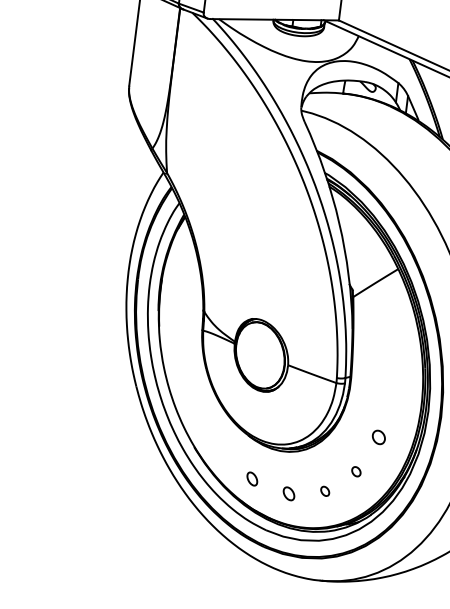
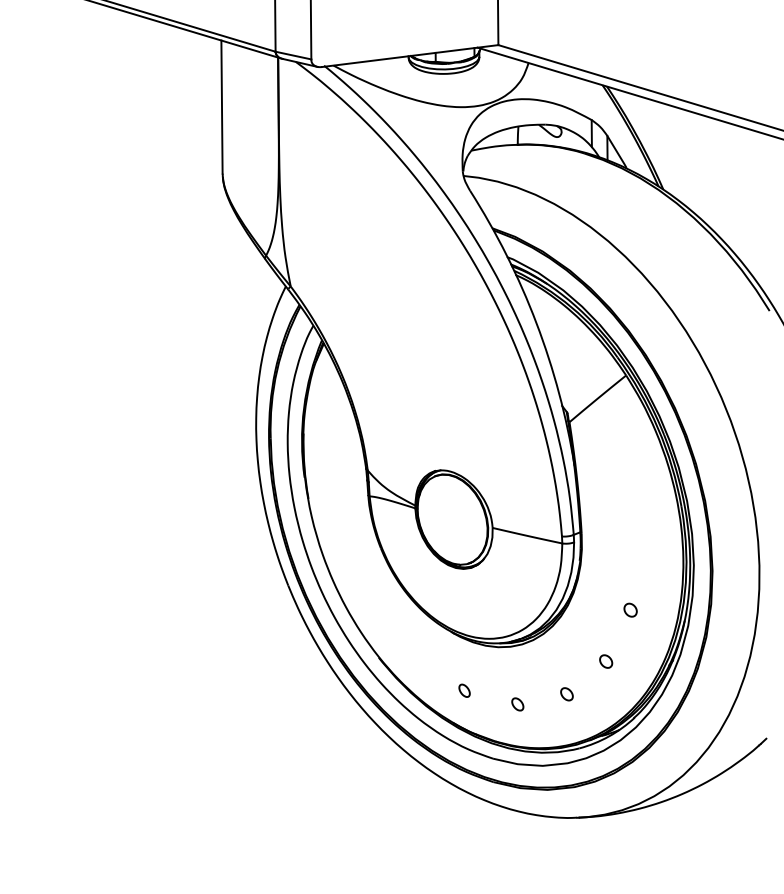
part: (378, 436) -> (630, 609), size x0.71
part: (252, 478) -> (464, 690), size x0.71
part: (288, 493) -> (517, 704), size x0.71

